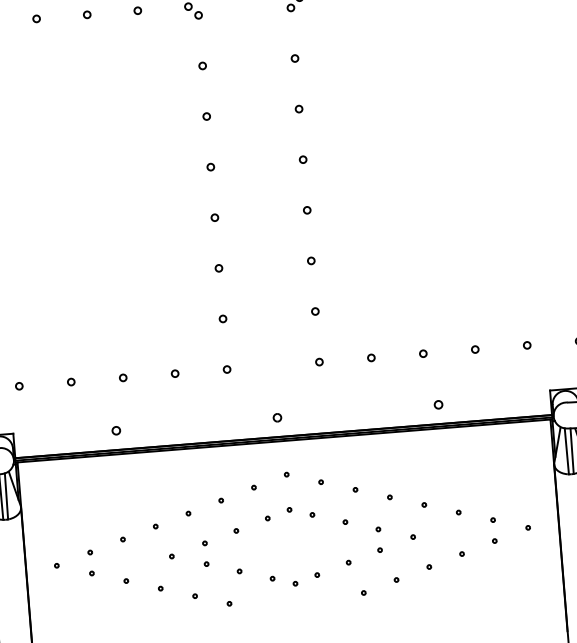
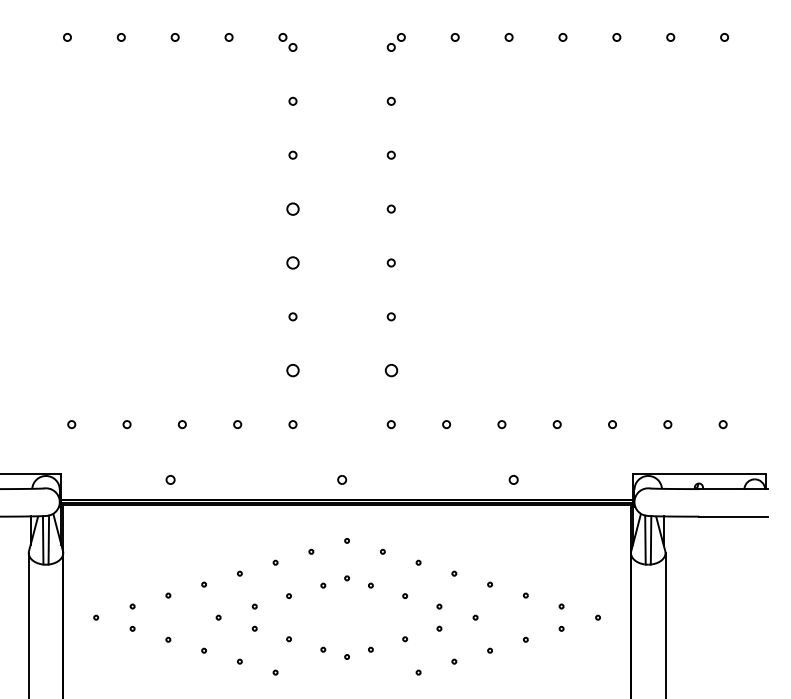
circle: (210, 166) -> (292, 208), size x1.6
circle: (214, 217) -> (292, 262), size x1.6
circle: (314, 311) -> (390, 370), size x1.6
circle: (222, 318) -> (292, 370), size x1.6

